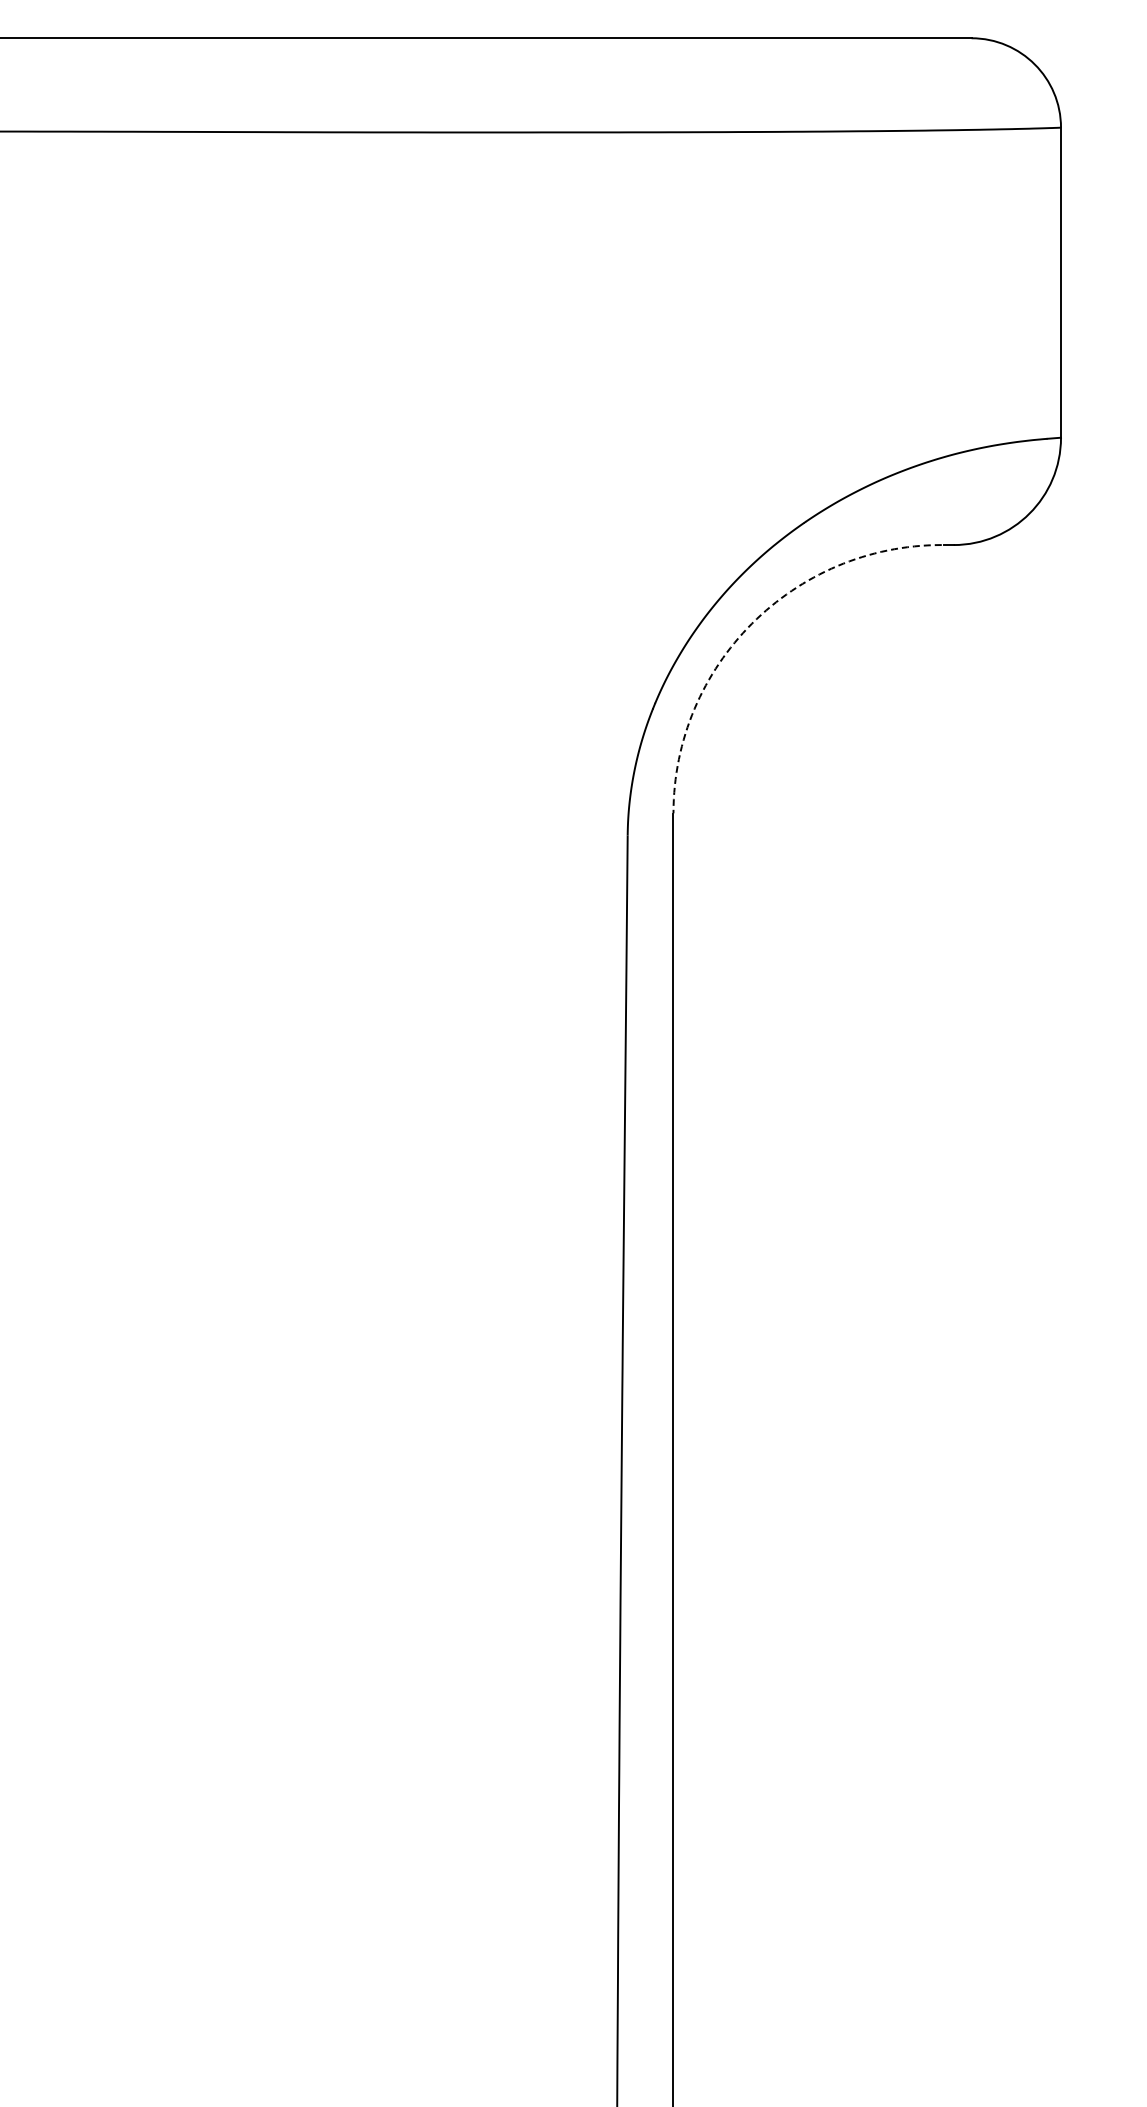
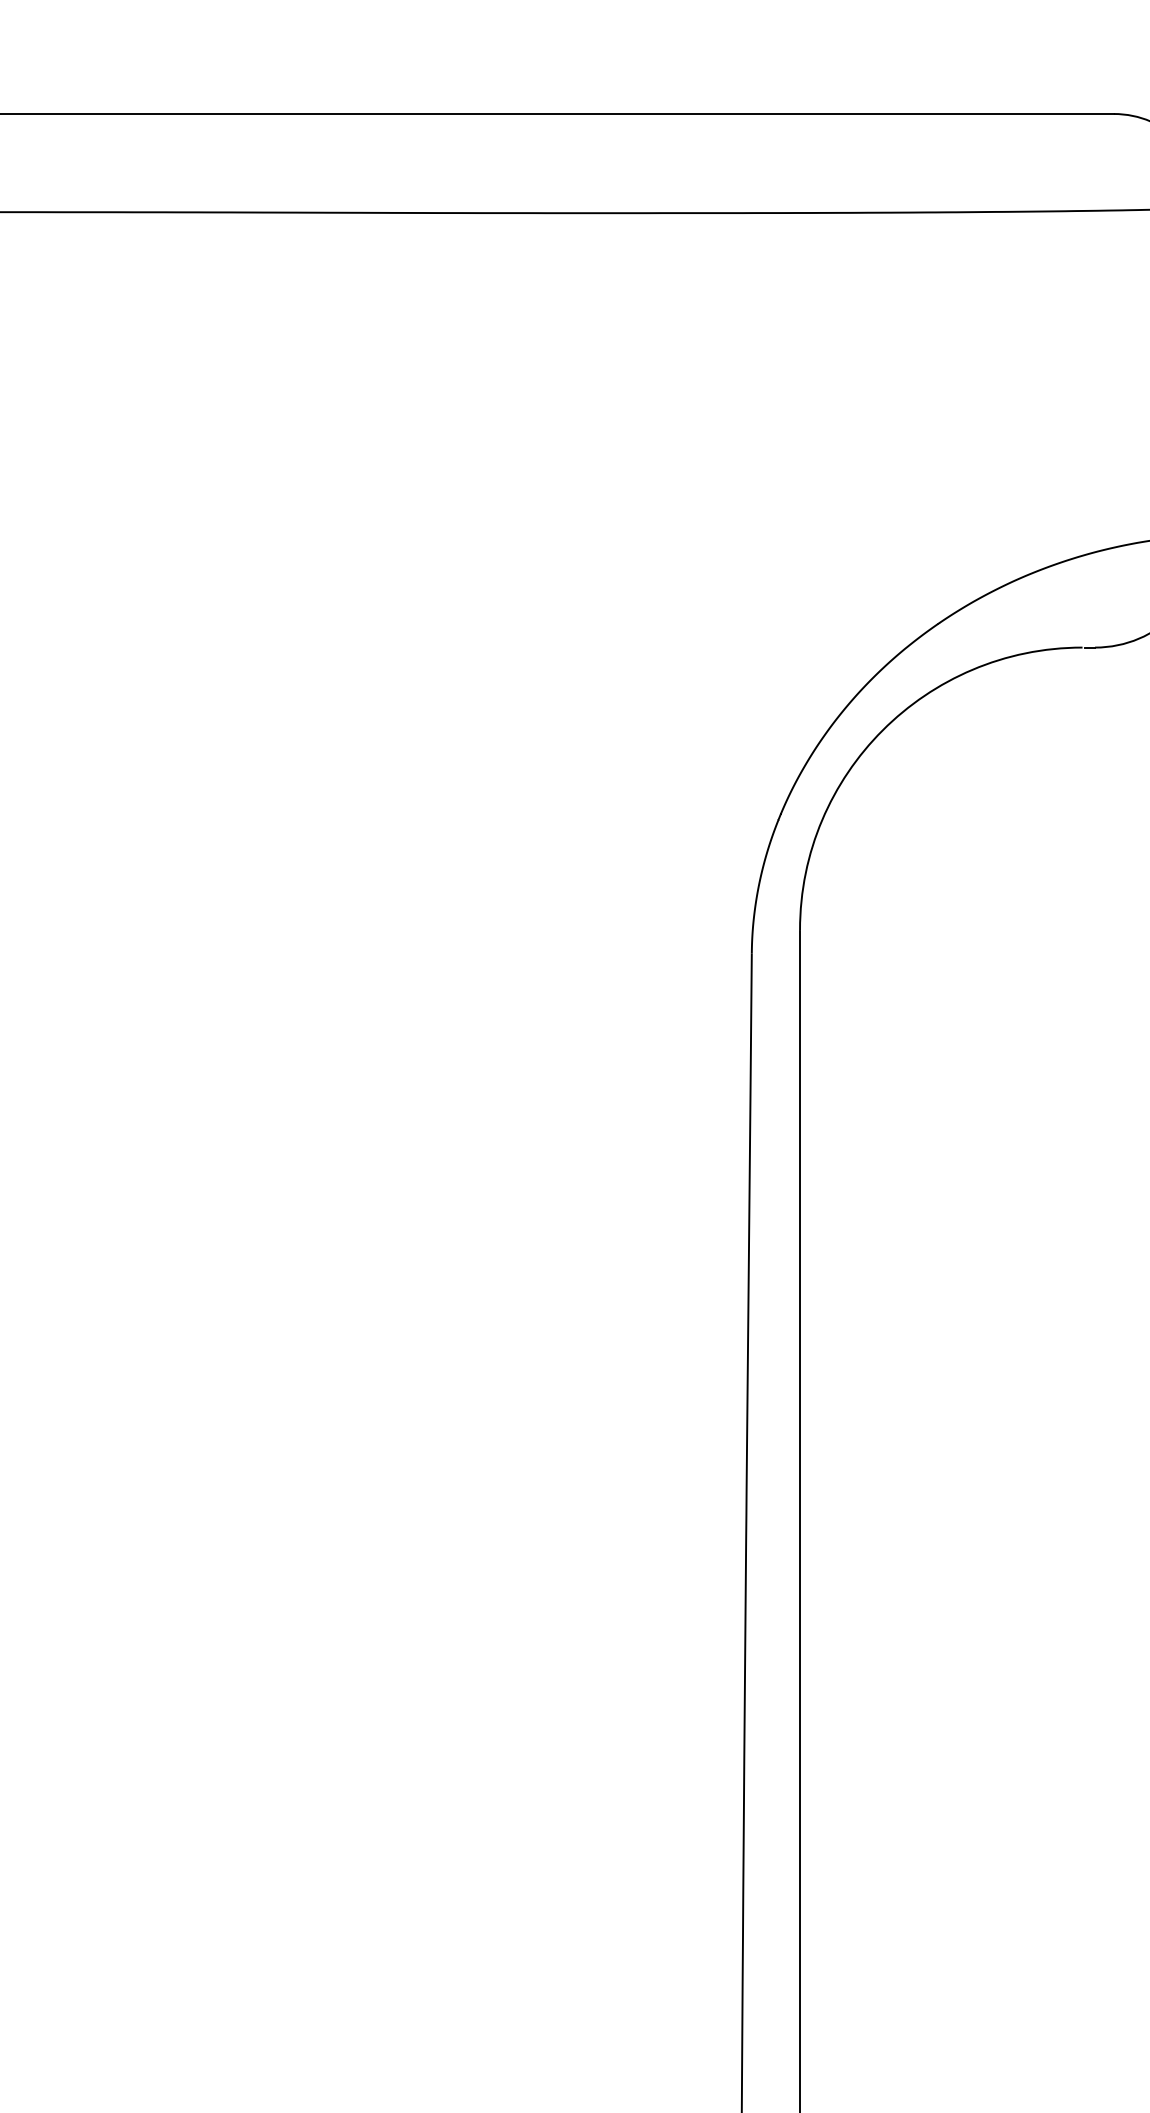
arc: (752, 623) -> (883, 730), dashed -> solid

